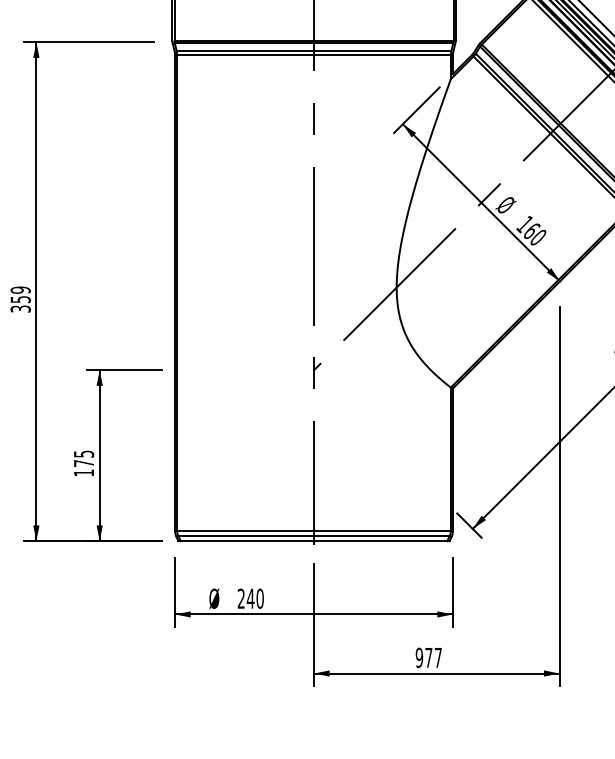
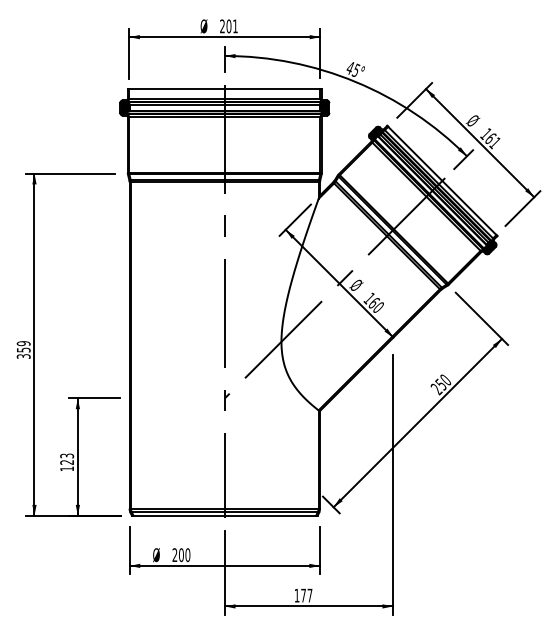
text: (83, 457) -> (66, 458), 175 -> 123
text: (250, 599) -> (181, 555), 240 -> 200
text: (418, 657) -> (296, 595), 977 -> 177

